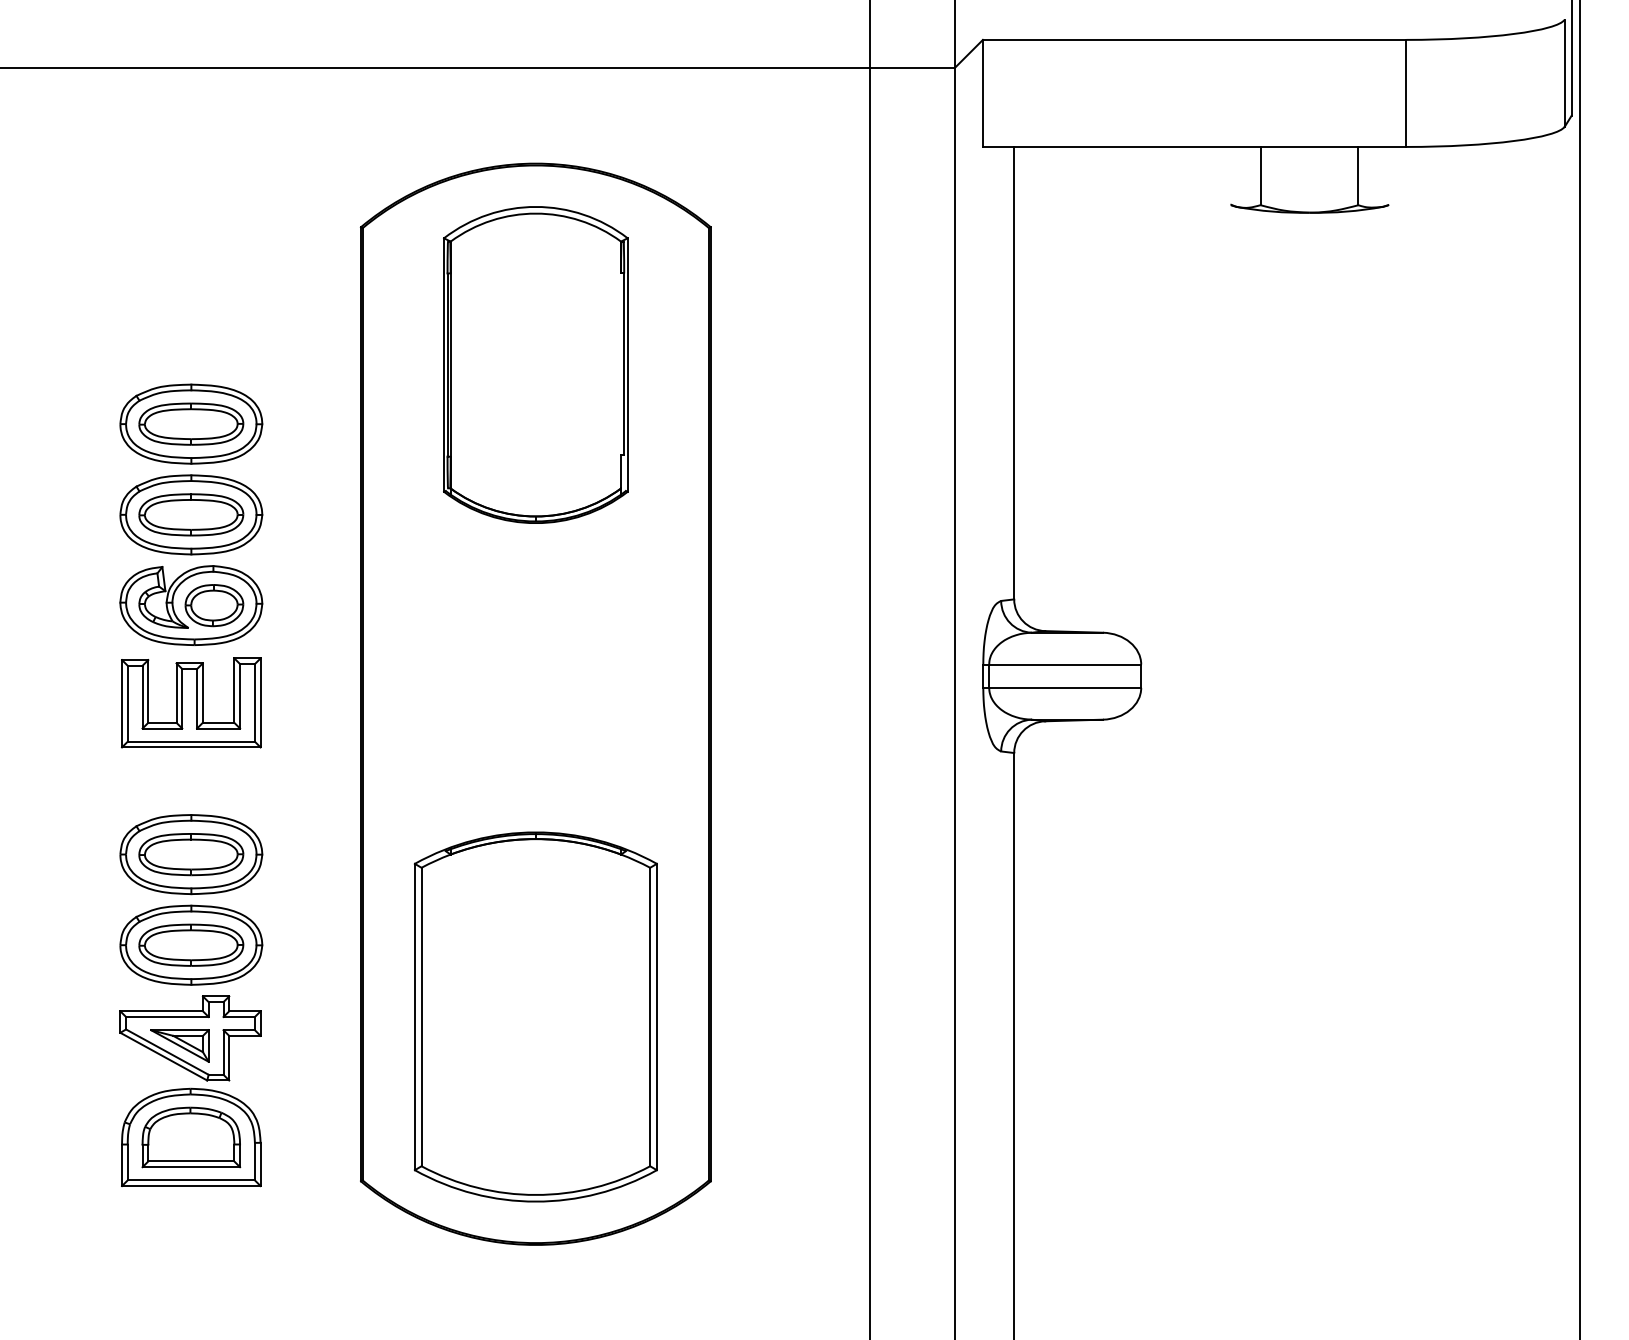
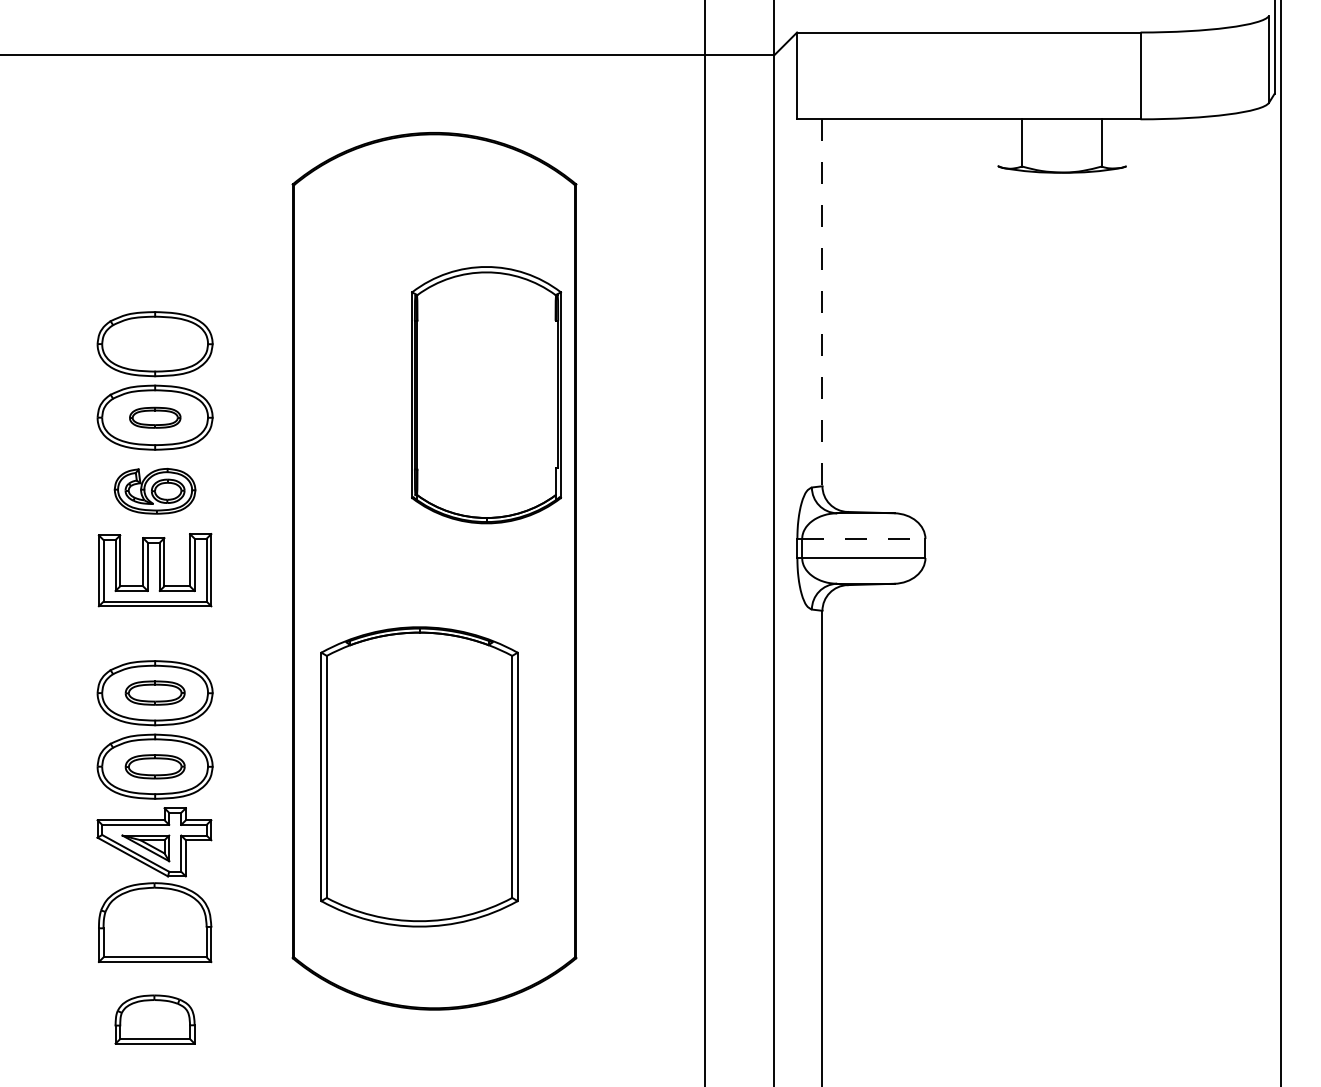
part: (535, 365) -> (486, 395), moved
line: (1014, 374) -> (822, 303), solid -> dashed
part: (191, 423) -> (155, 343), removed
part: (191, 514) -> (155, 417), size x0.6
part: (190, 605) -> (154, 491), size x0.7
line: (1064, 665) -> (863, 539), solid -> dashed
part: (191, 853) -> (155, 692), size x0.7
part: (191, 944) -> (155, 766), size x0.7
part: (535, 1016) -> (419, 776), moved
part: (190, 1137) -> (154, 1019), moved

